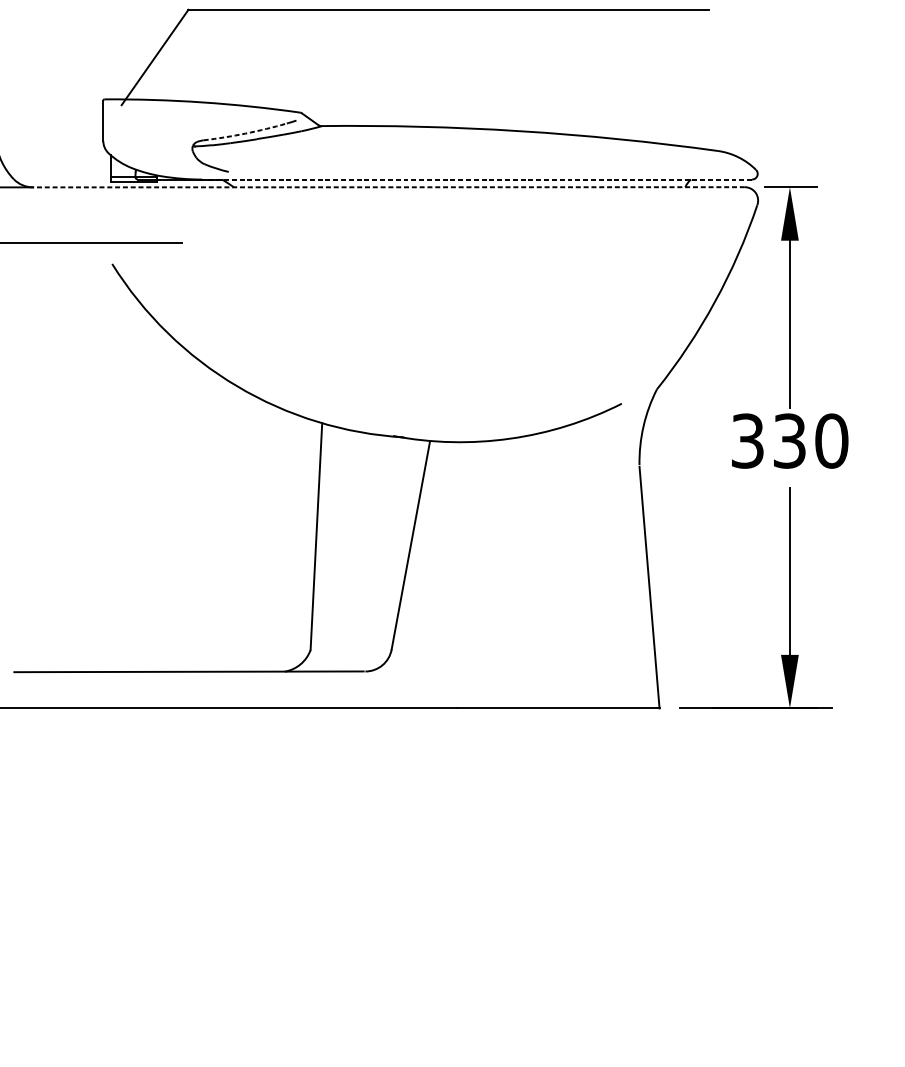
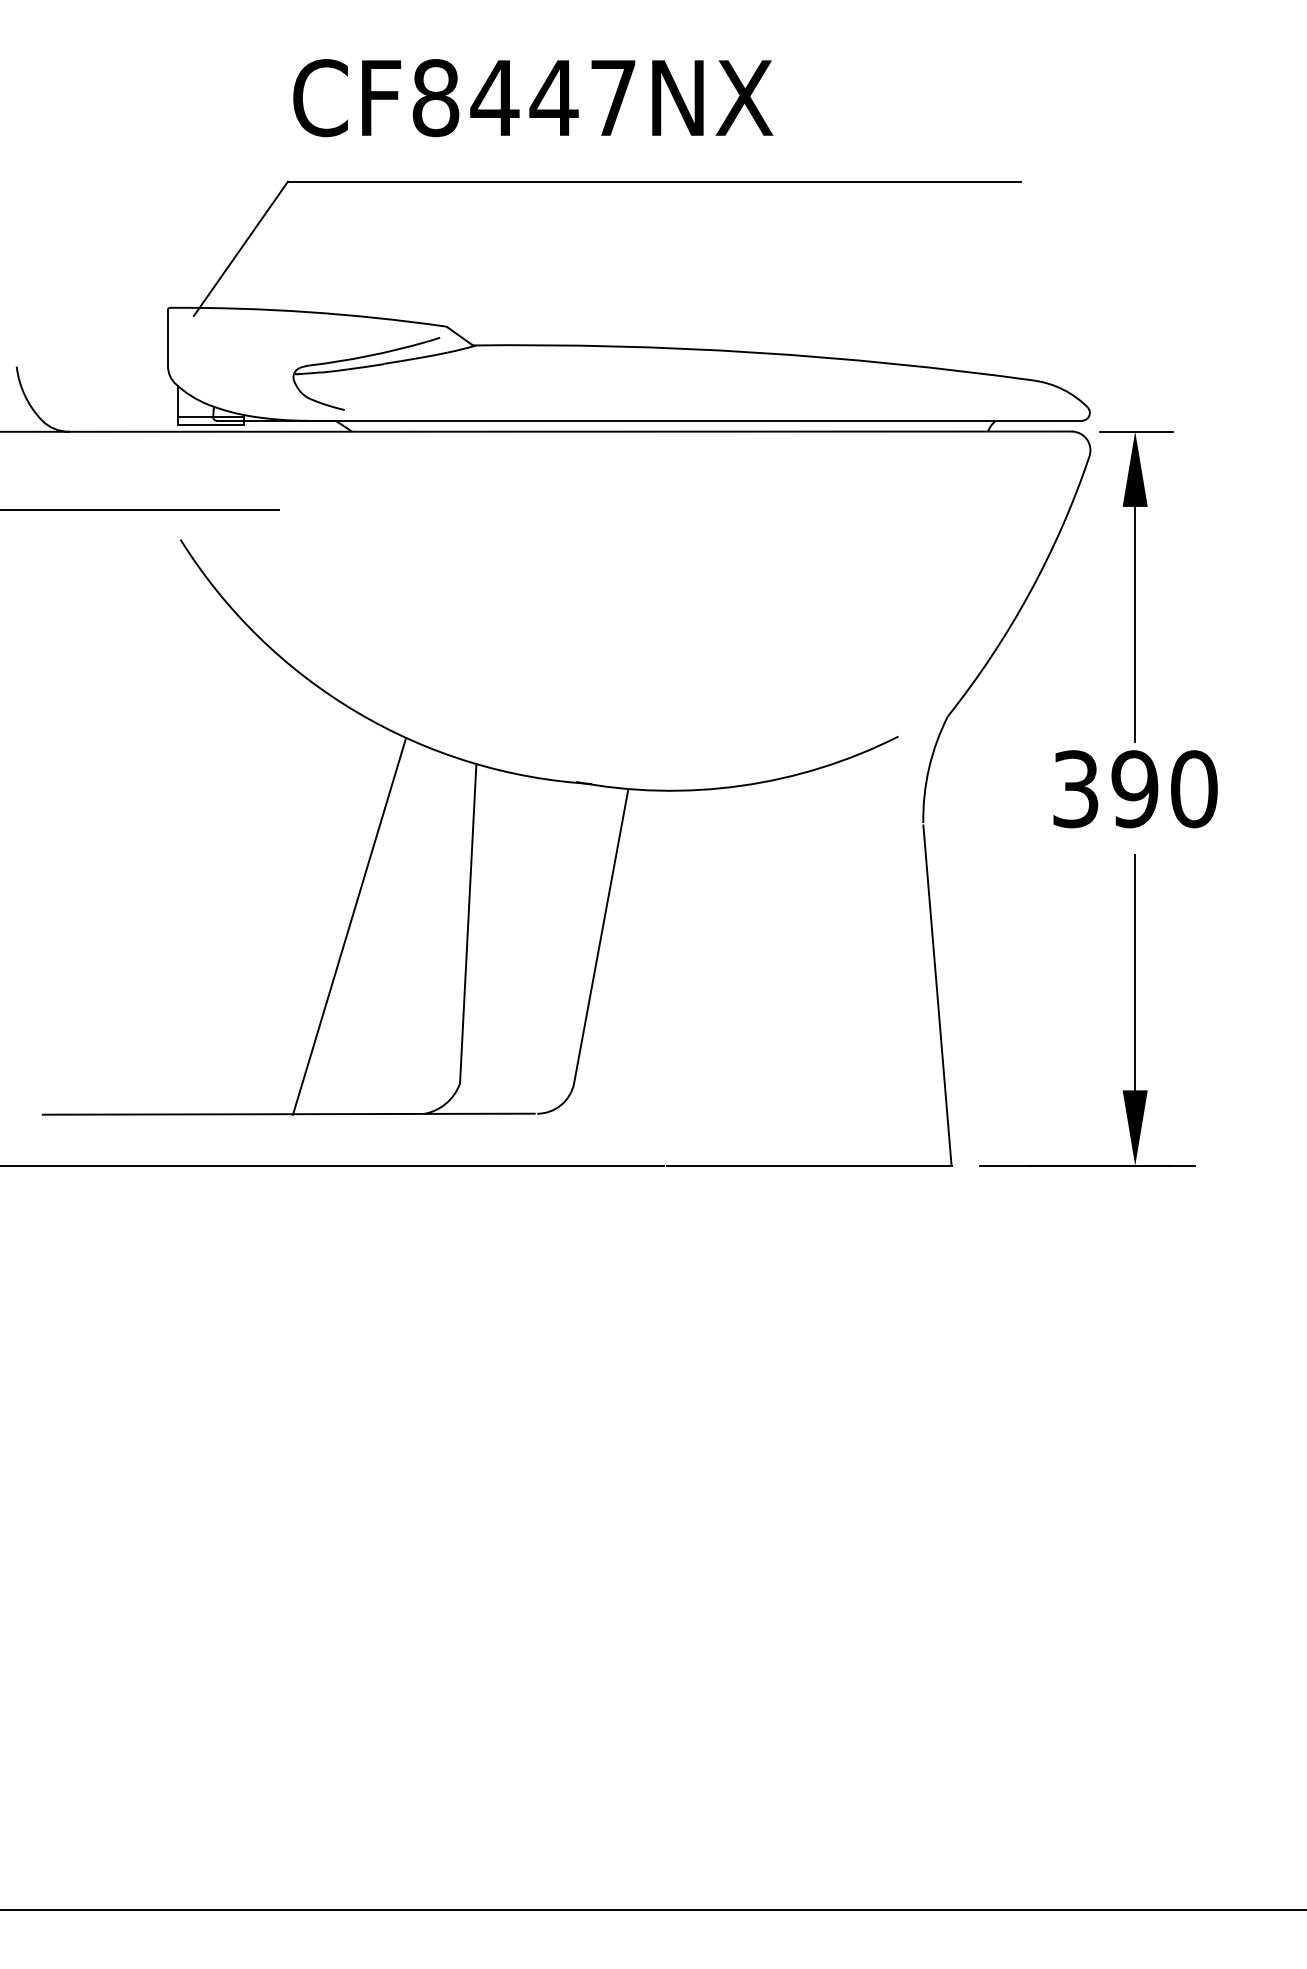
arc: (245, 133) -> (368, 356), dashed -> solid
line: (477, 179) -> (694, 420), dashed -> solid
line: (388, 187) -> (569, 431), dashed -> solid
text: (789, 441) -> (1134, 789), 330 -> 390
line: (232, 537) -> (349, 925), added

